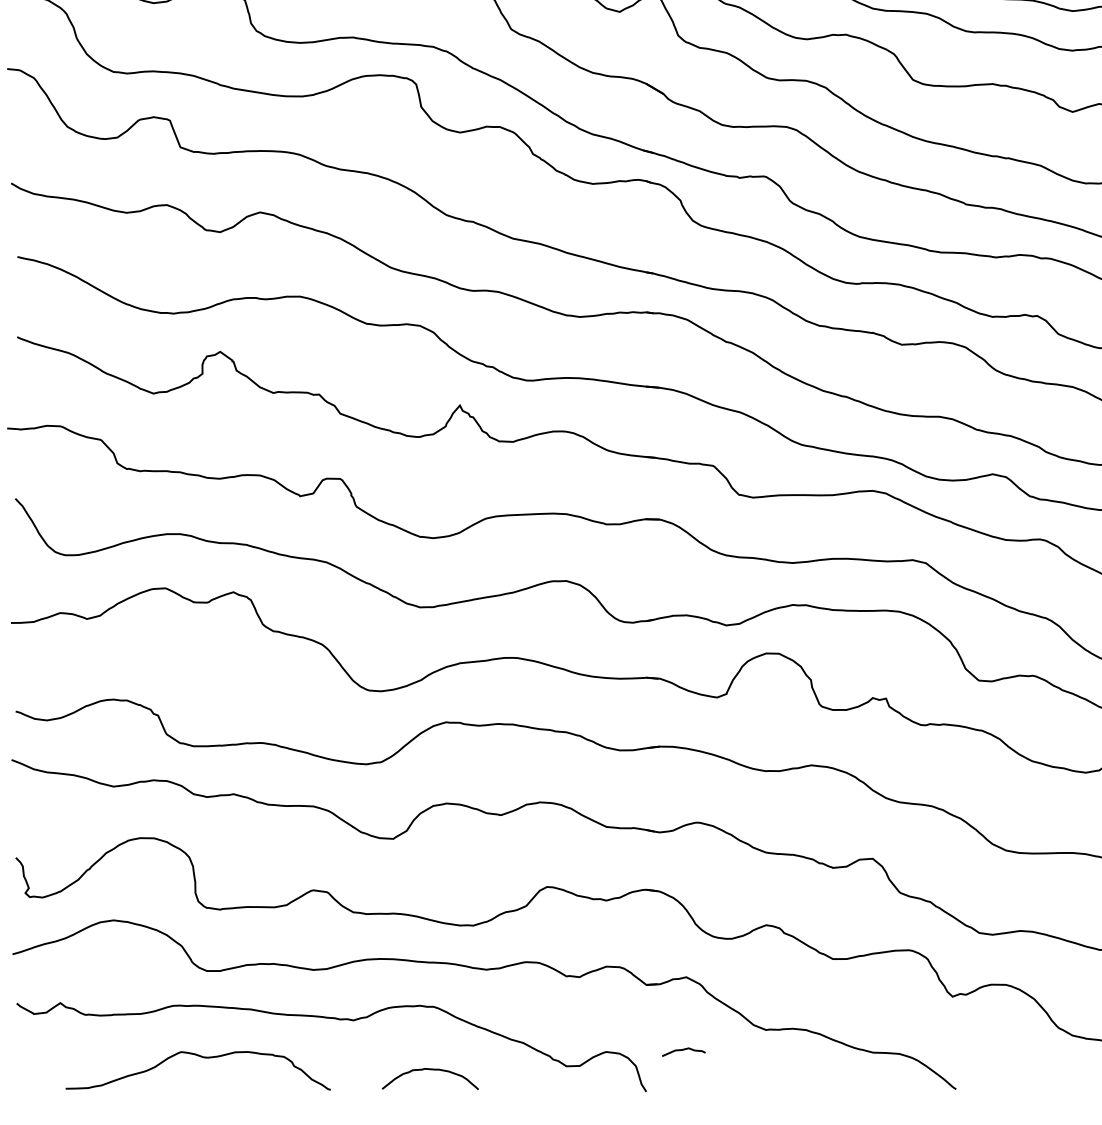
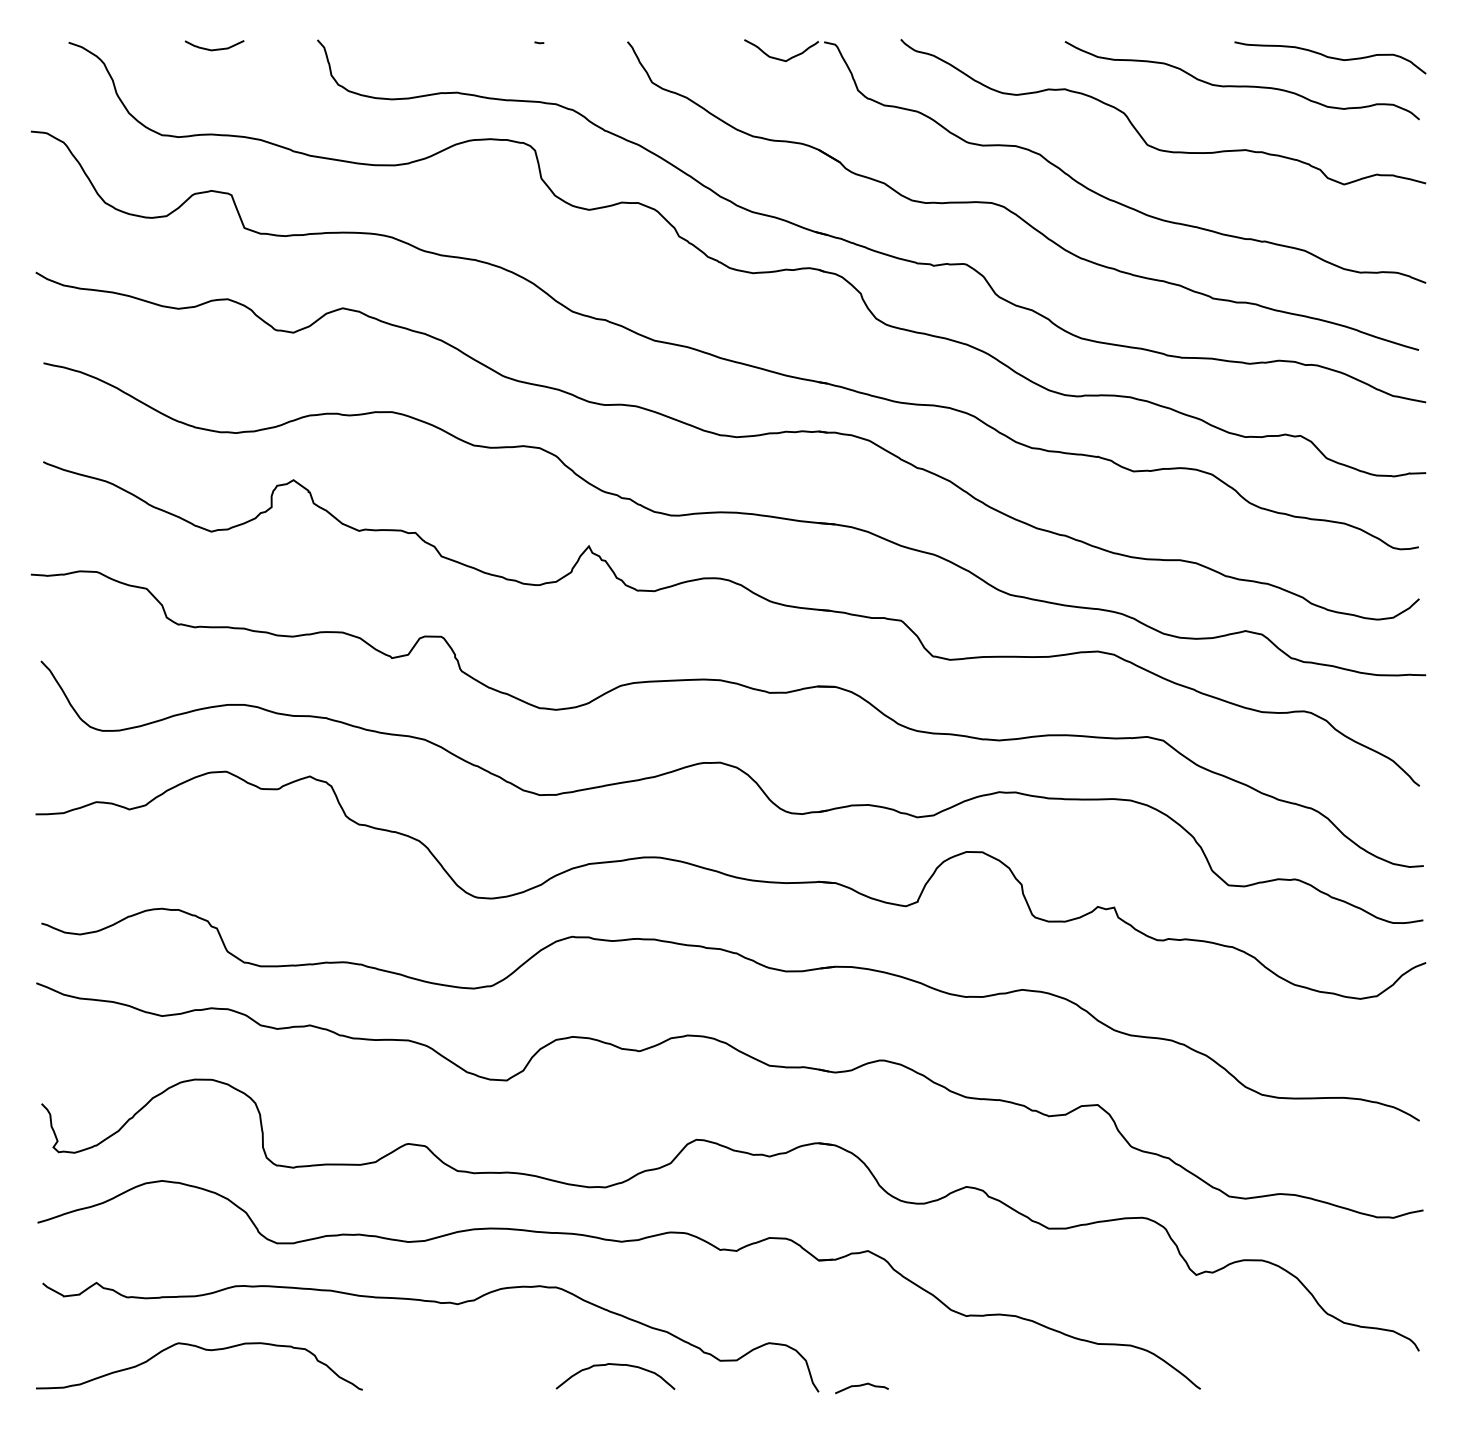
curve: (683, 1050) -> (861, 1386), moved
curve: (202, 1057) -> (204, 1350), moved
curve: (430, 1070) -> (615, 1365), moved

